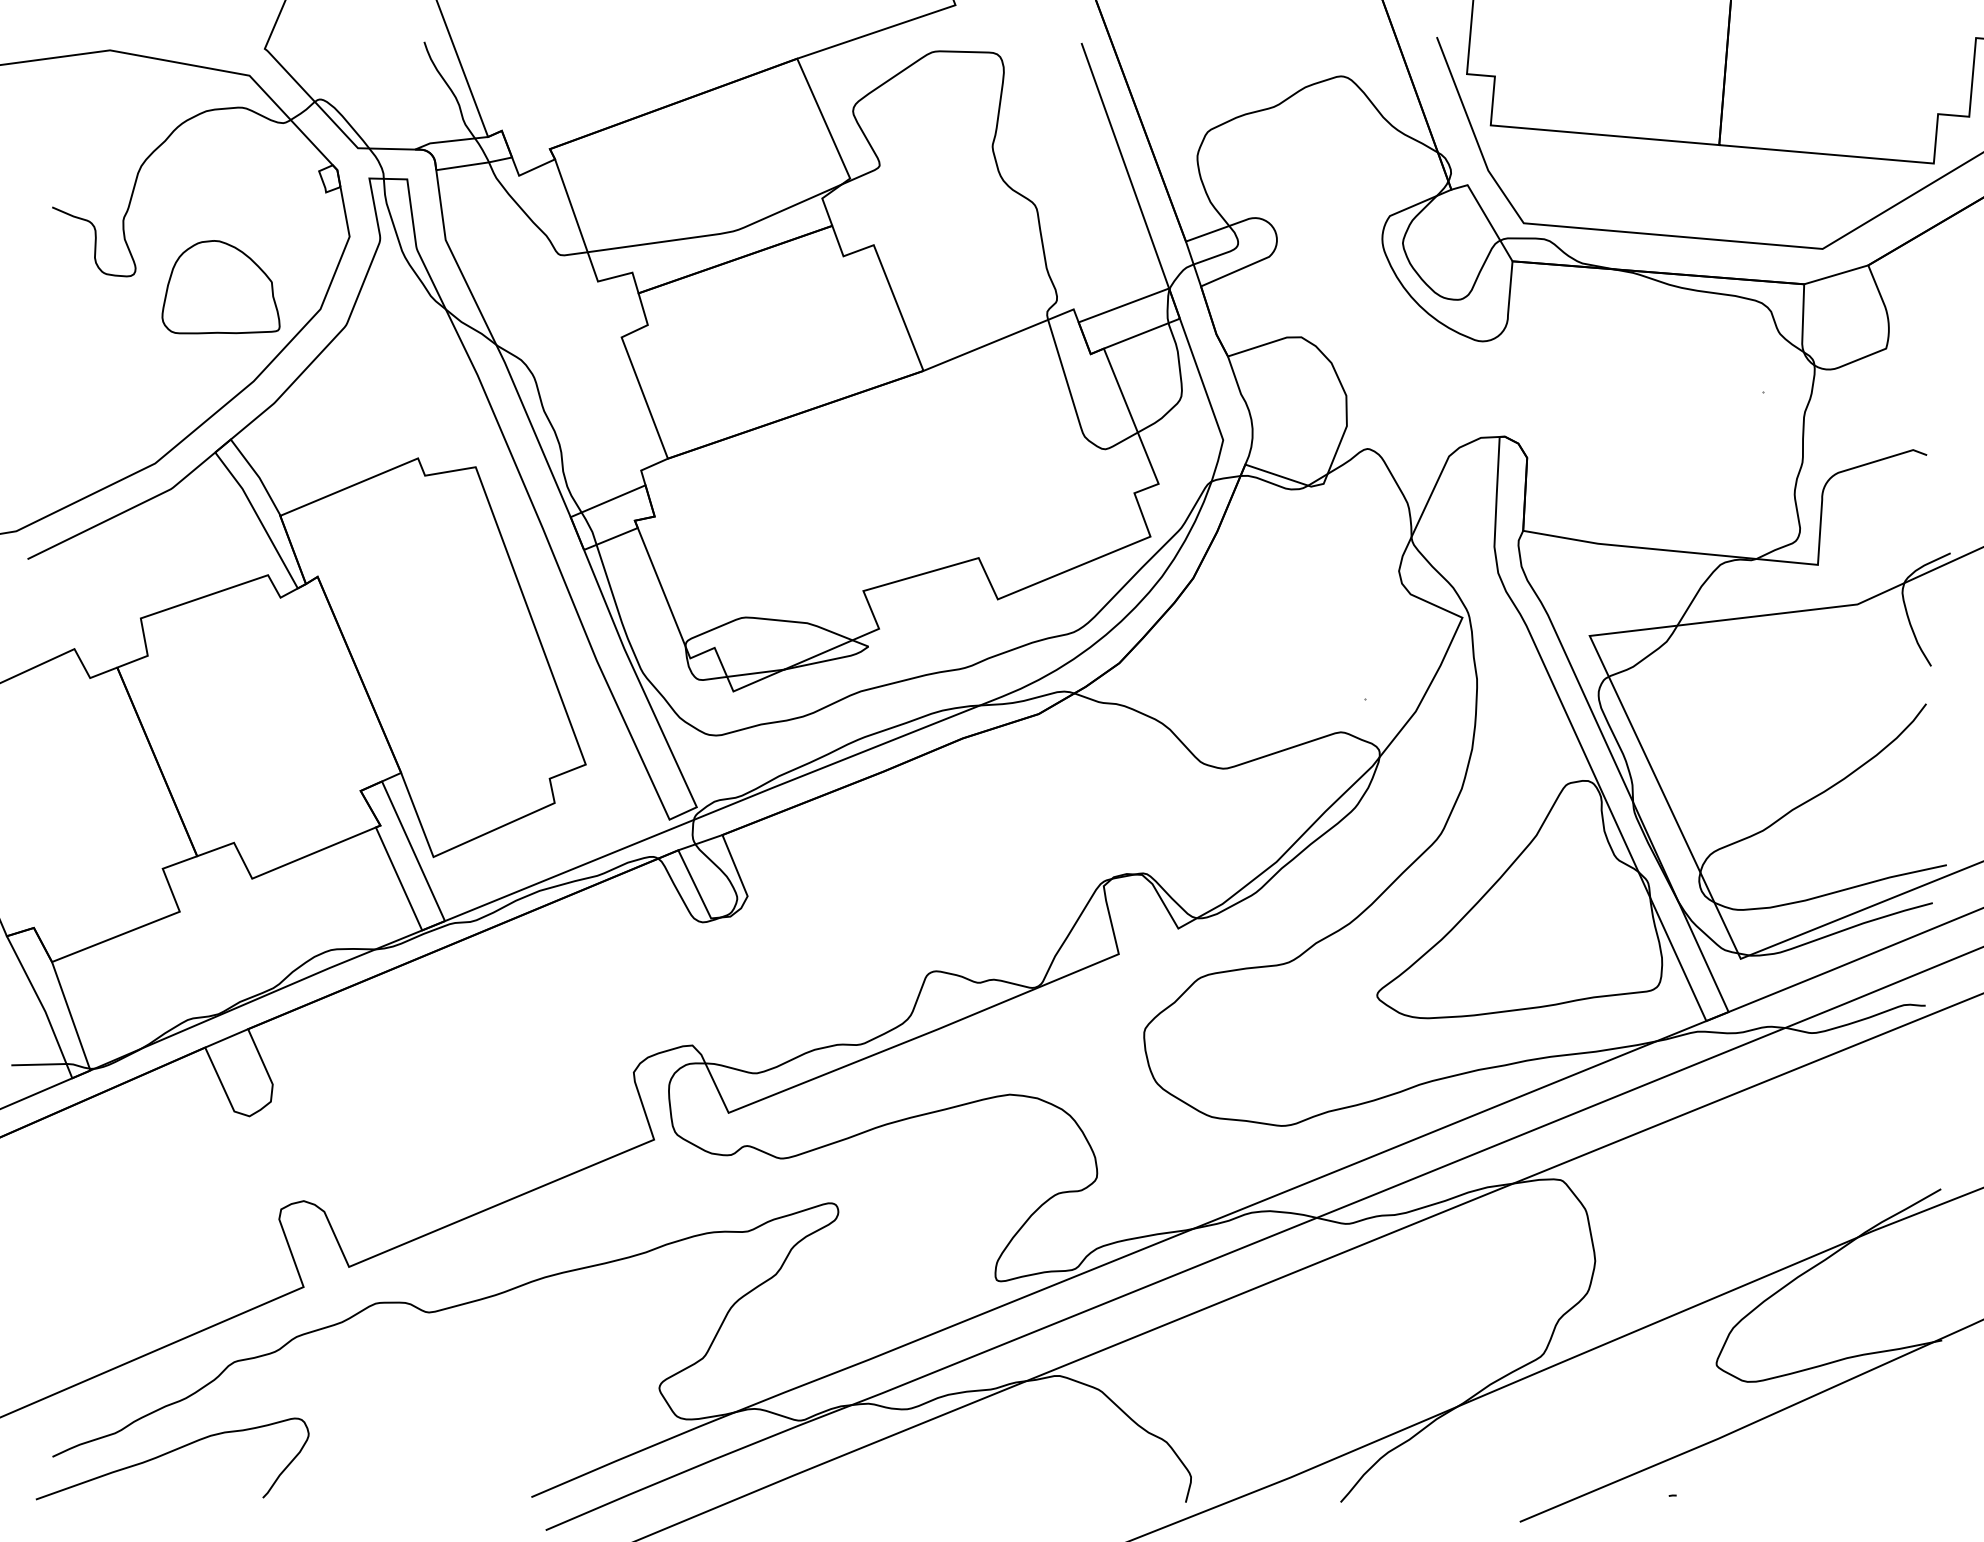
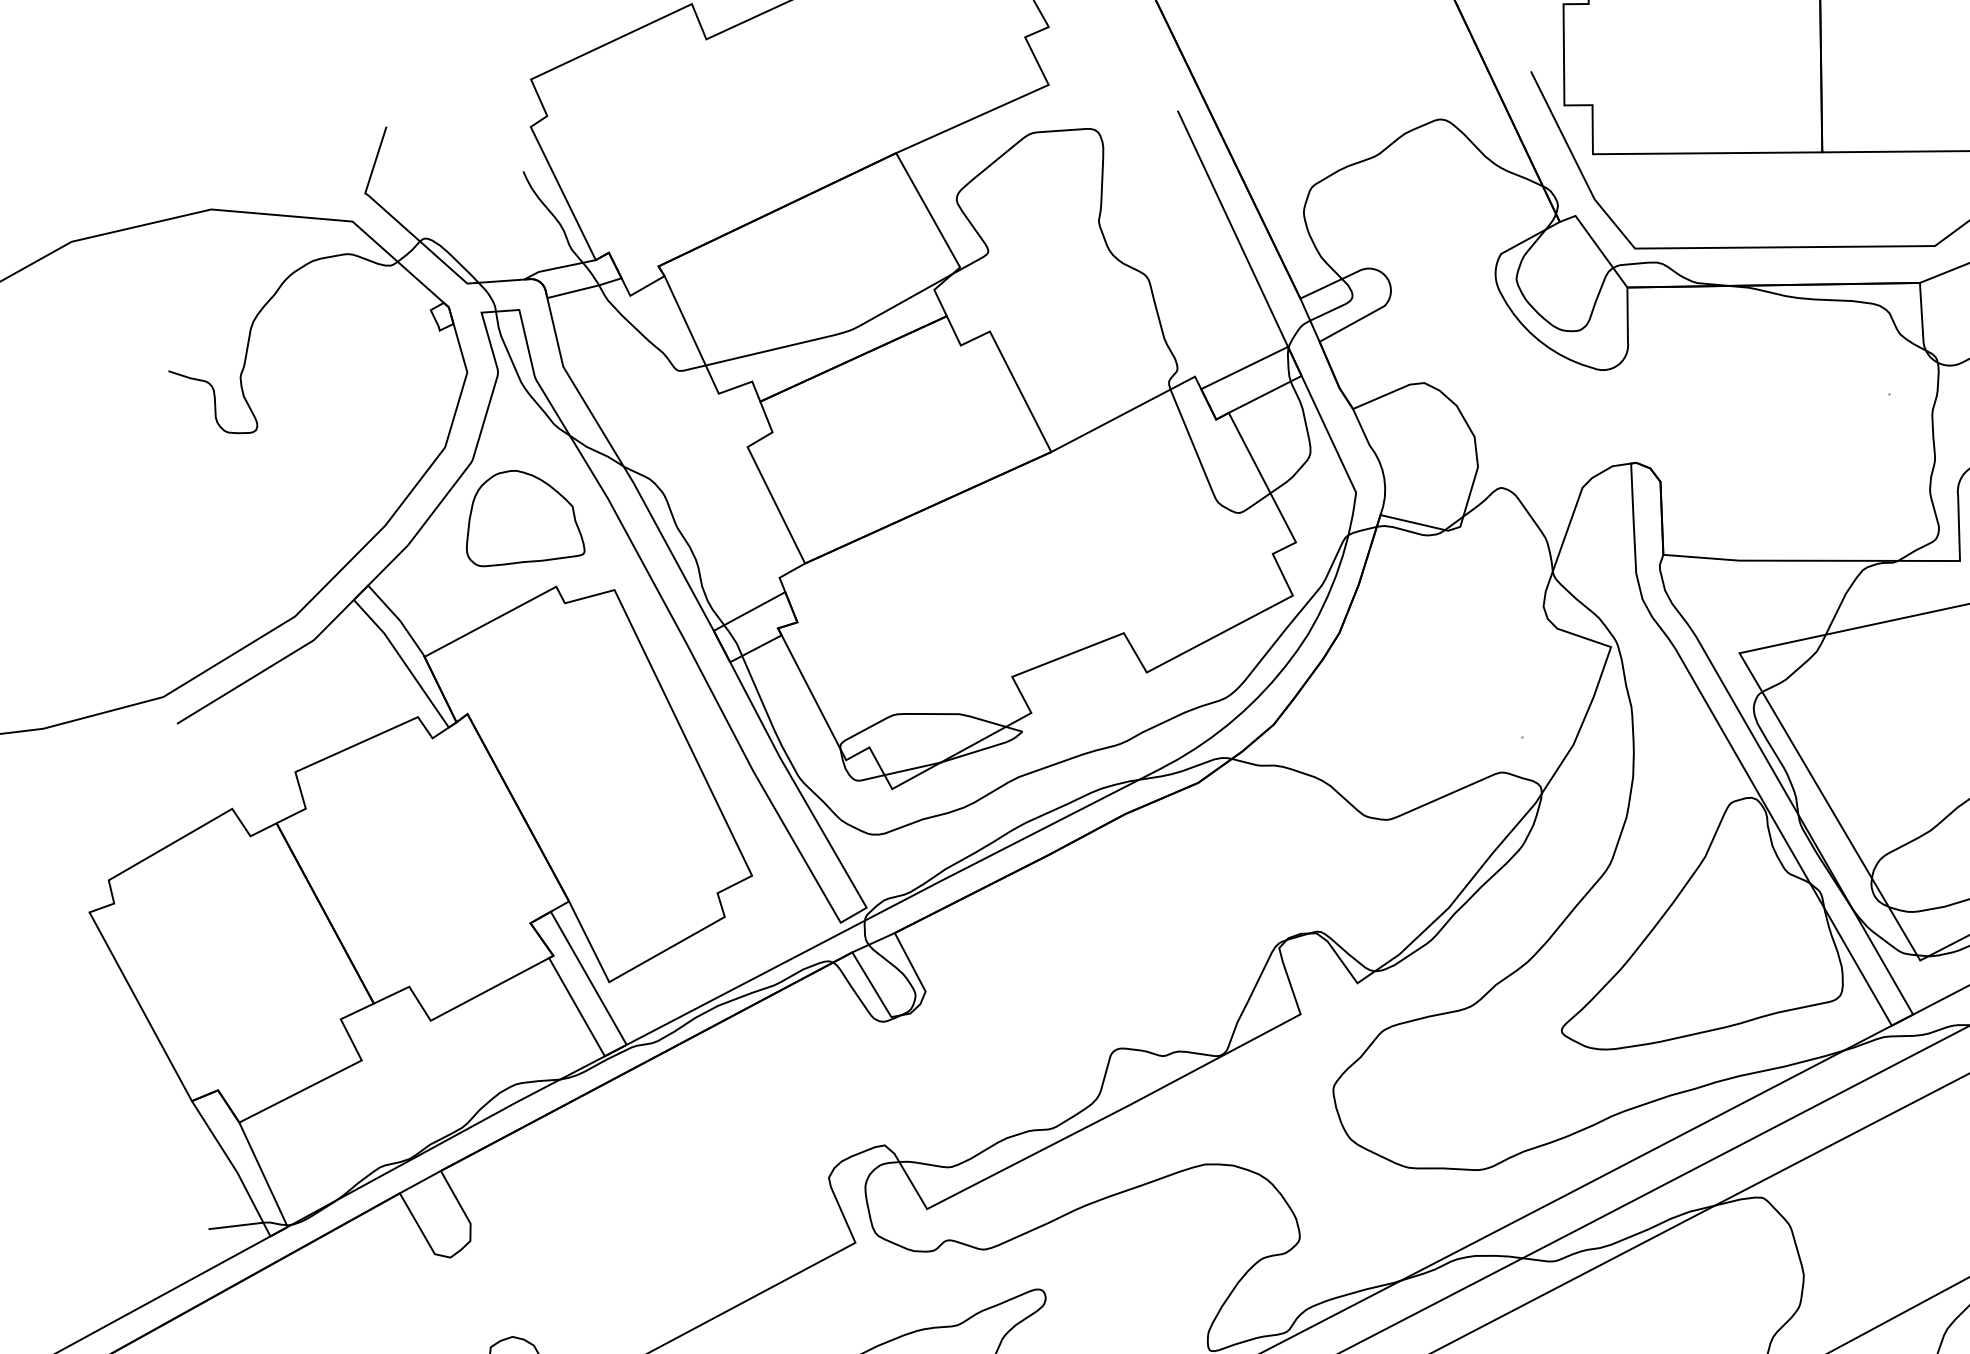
part: (220, 287) -> (522, 516), moved

